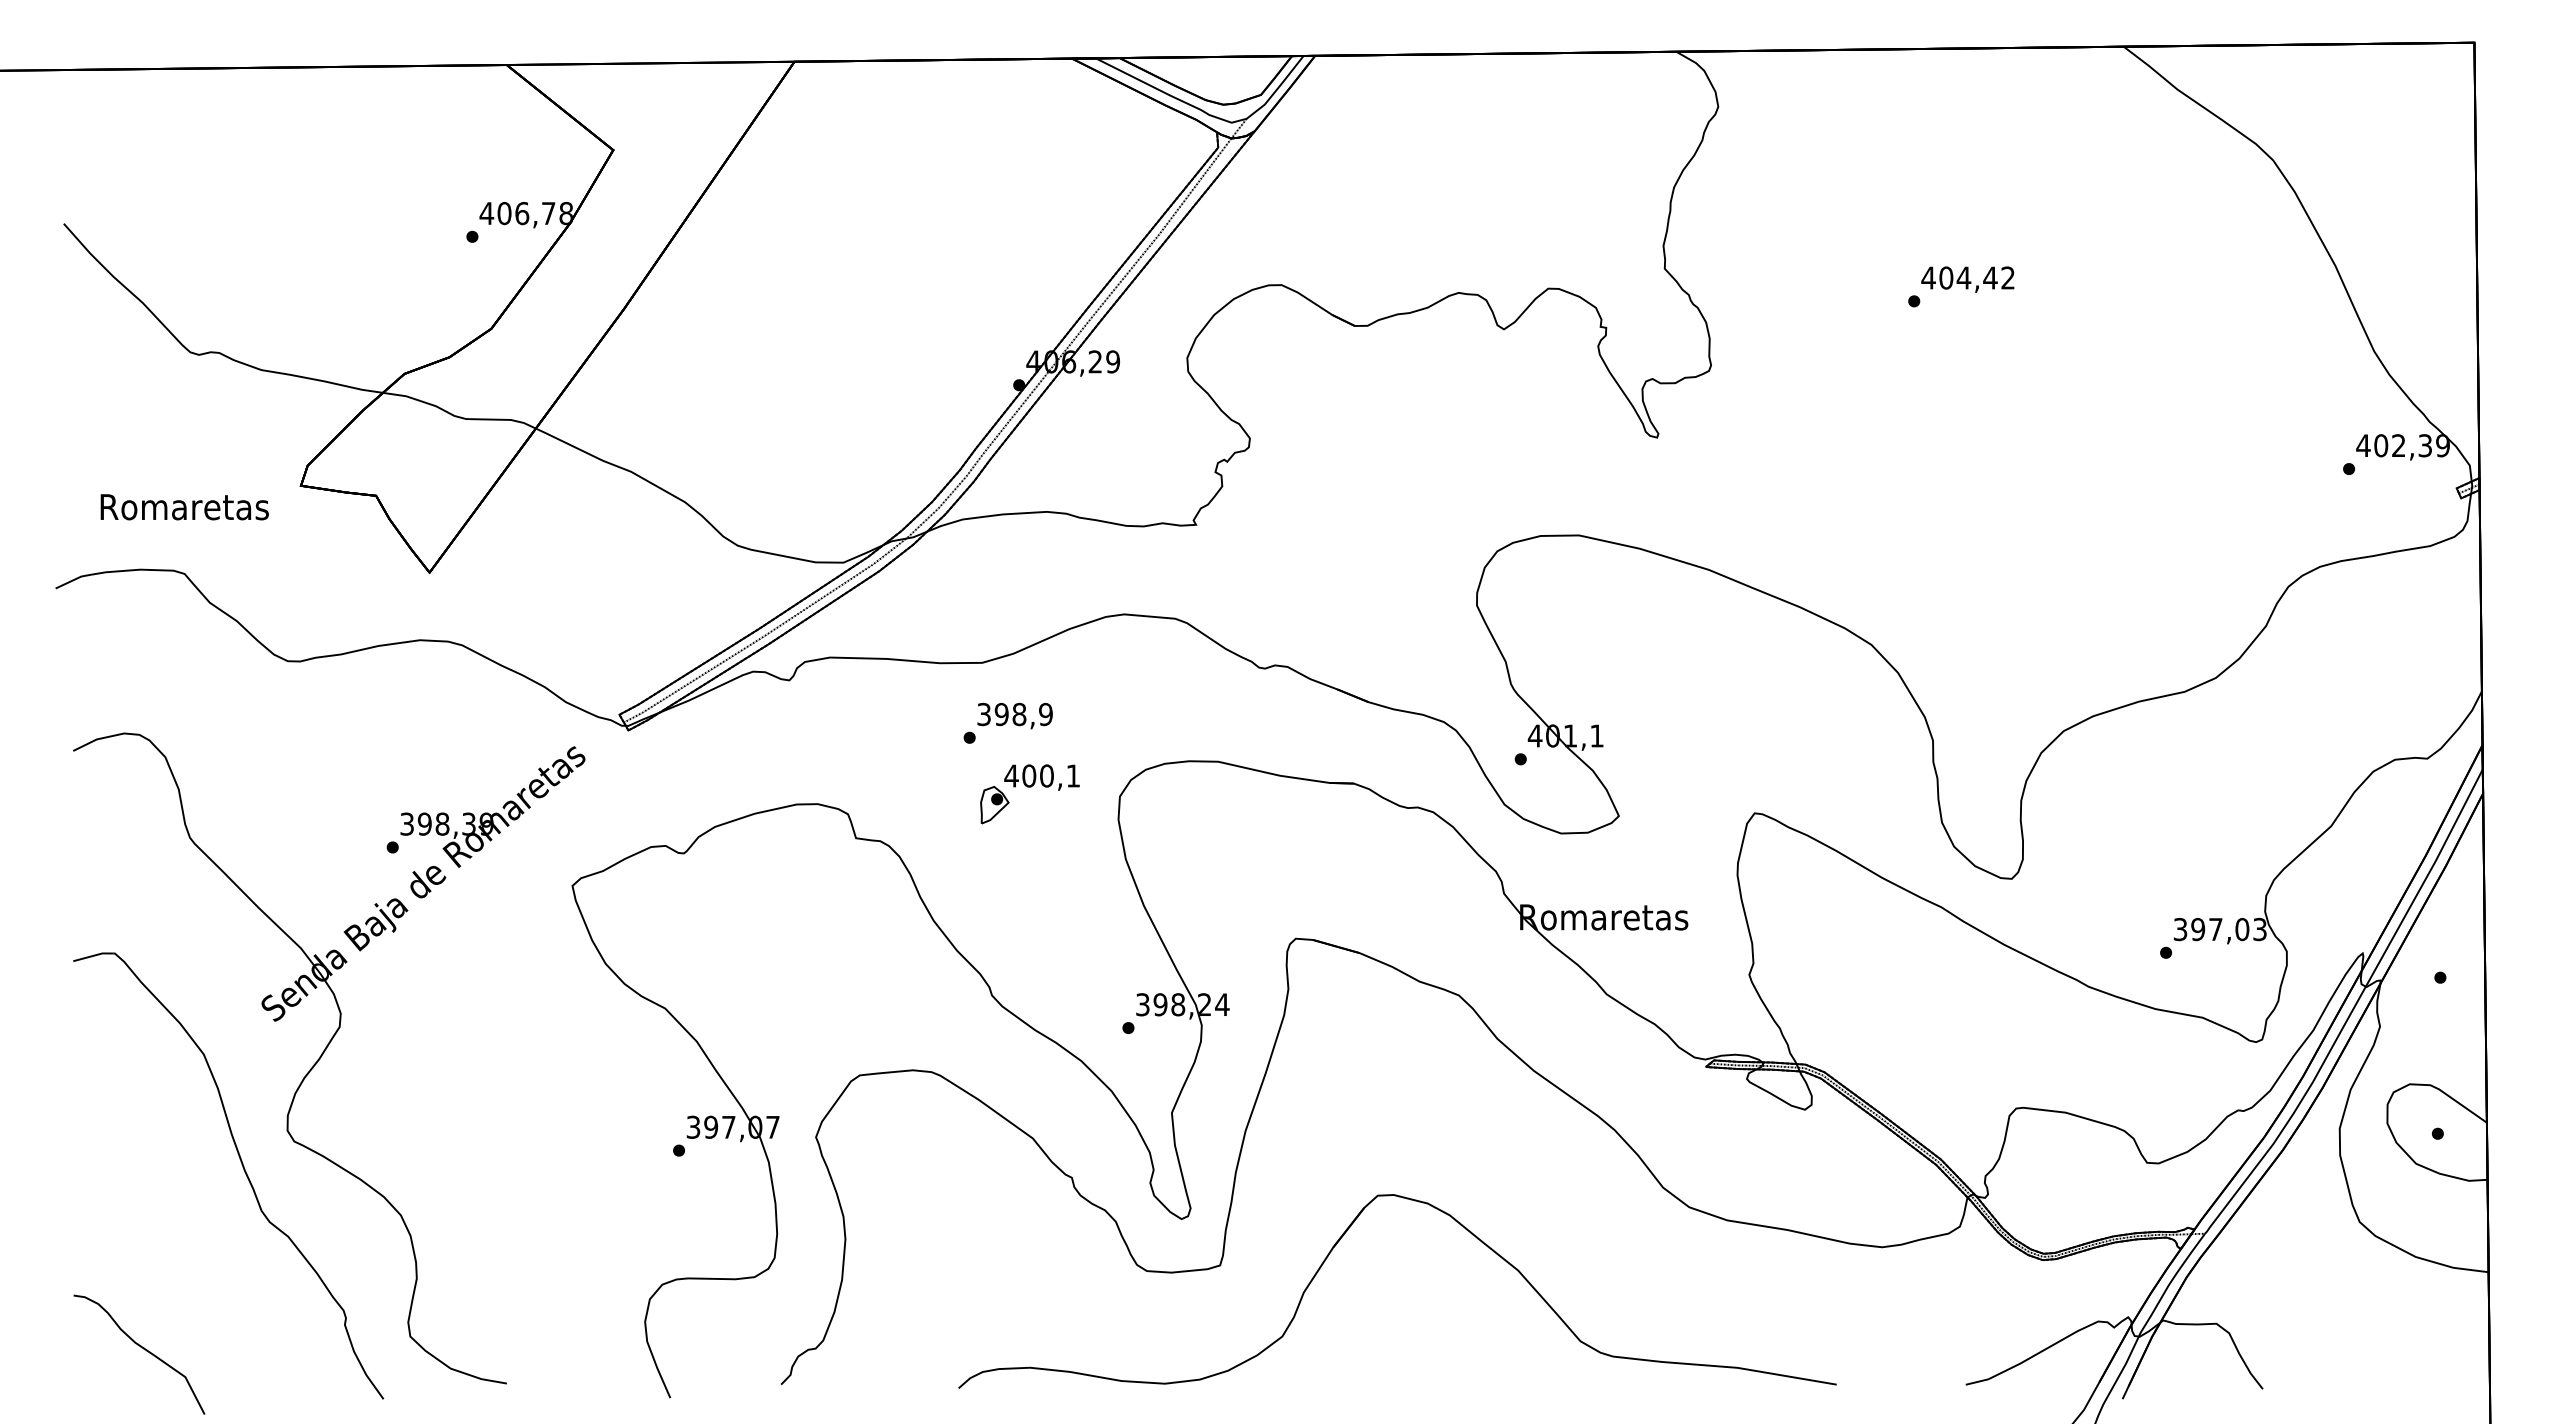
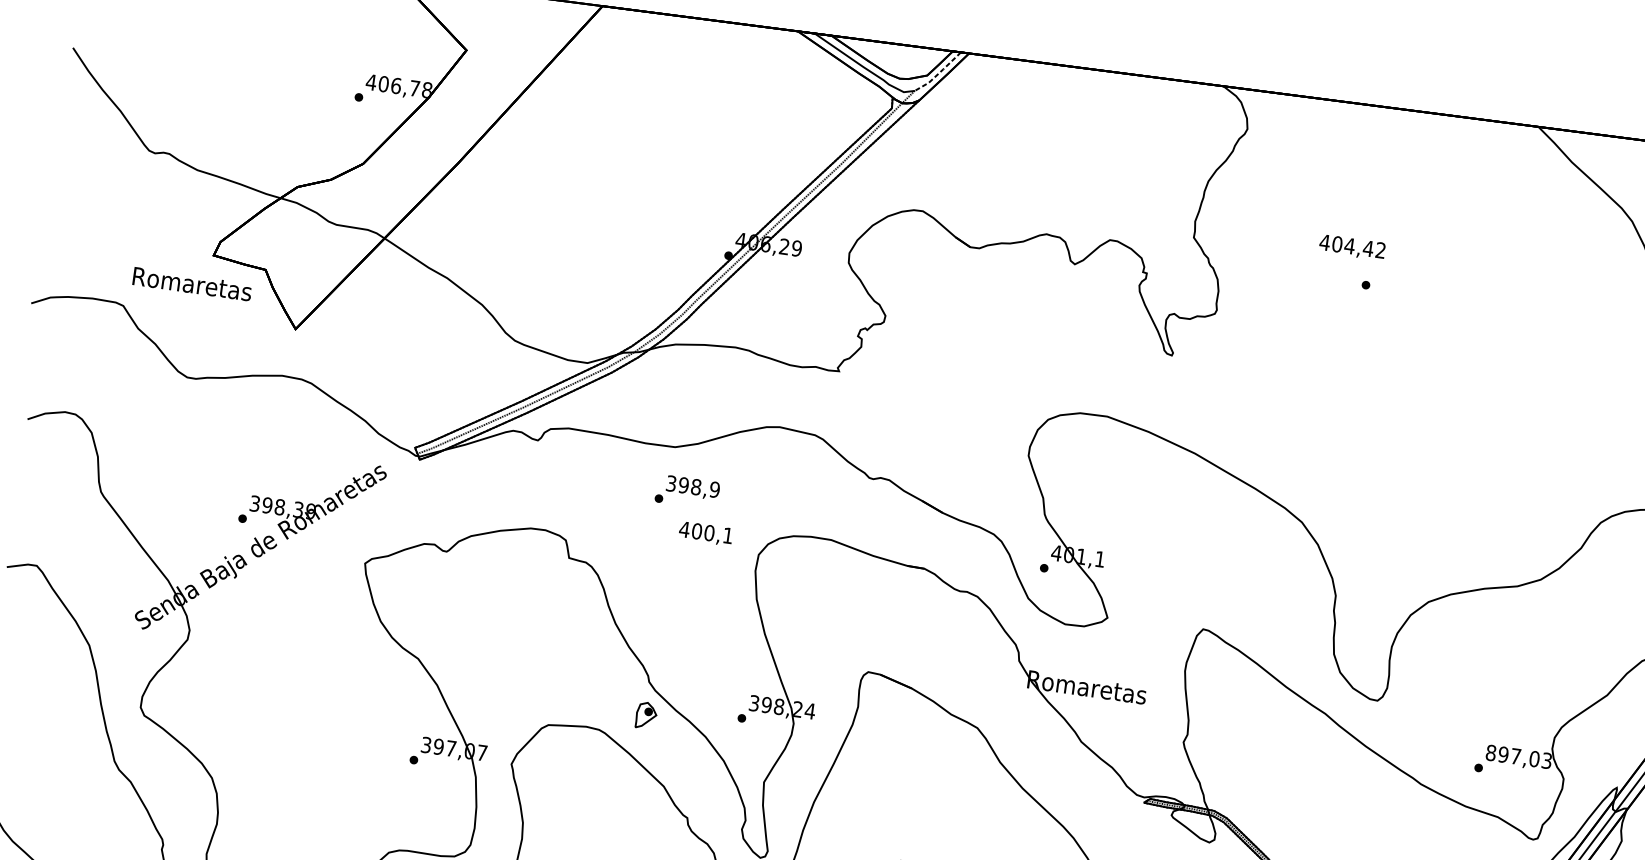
line: (1277, 89) -> (939, 73), solid -> dashed
text: (1967, 279) -> (1352, 247), moved
text: (184, 507) -> (192, 284), moved
part: (994, 805) -> (646, 715), moved
text: (2180, 929) -> (1491, 752), 397,03 -> 897,03

